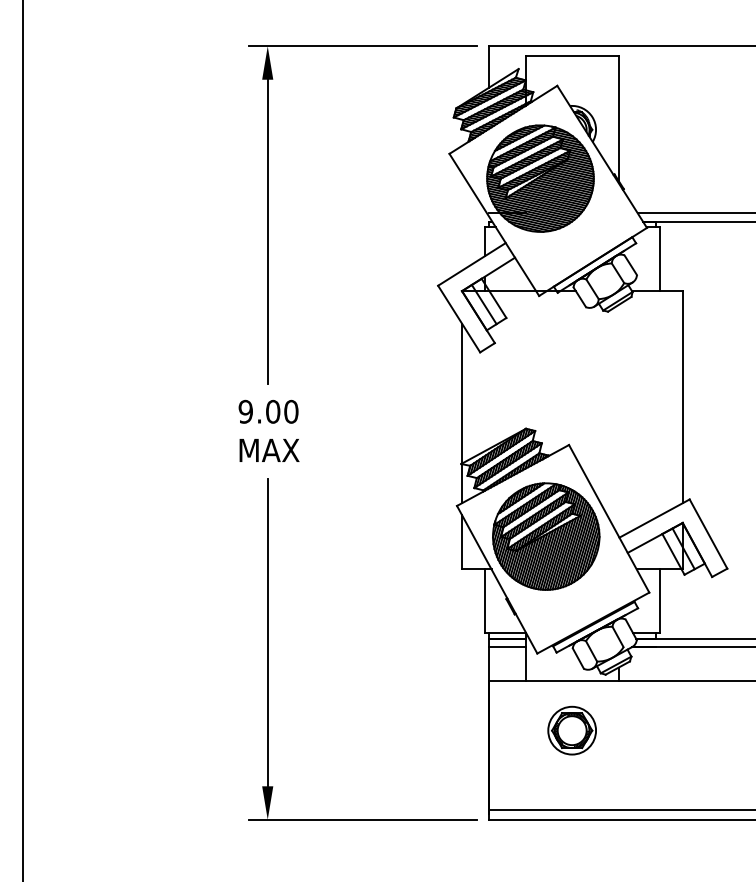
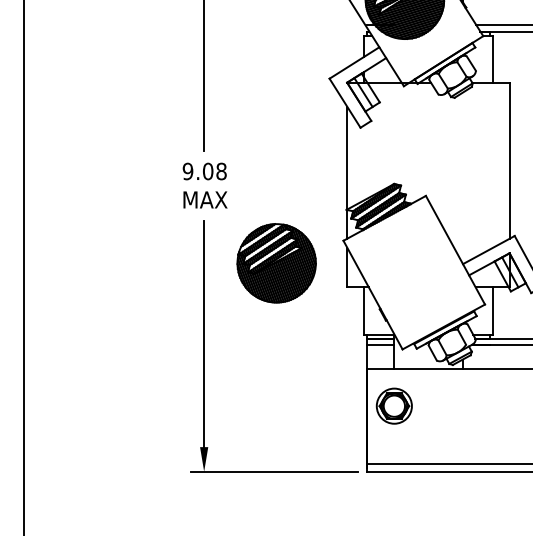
text: (291, 411) -> (221, 171), 9.00 -> 9.08
part: (546, 536) -> (276, 263), moved
part: (571, 730) -> (393, 406), moved

